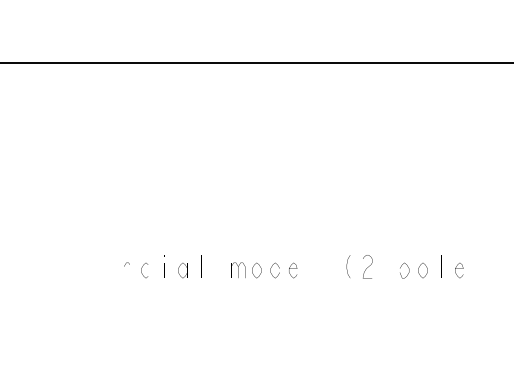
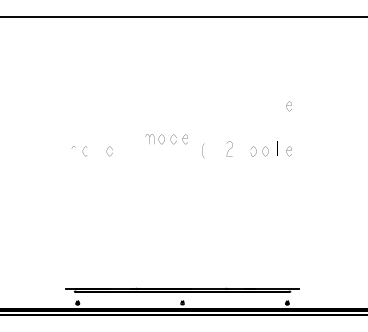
curve: (458, 199) -> (288, 105), added
curve: (347, 266) -> (202, 150), moved
part: (264, 270) -> (166, 139), moved

